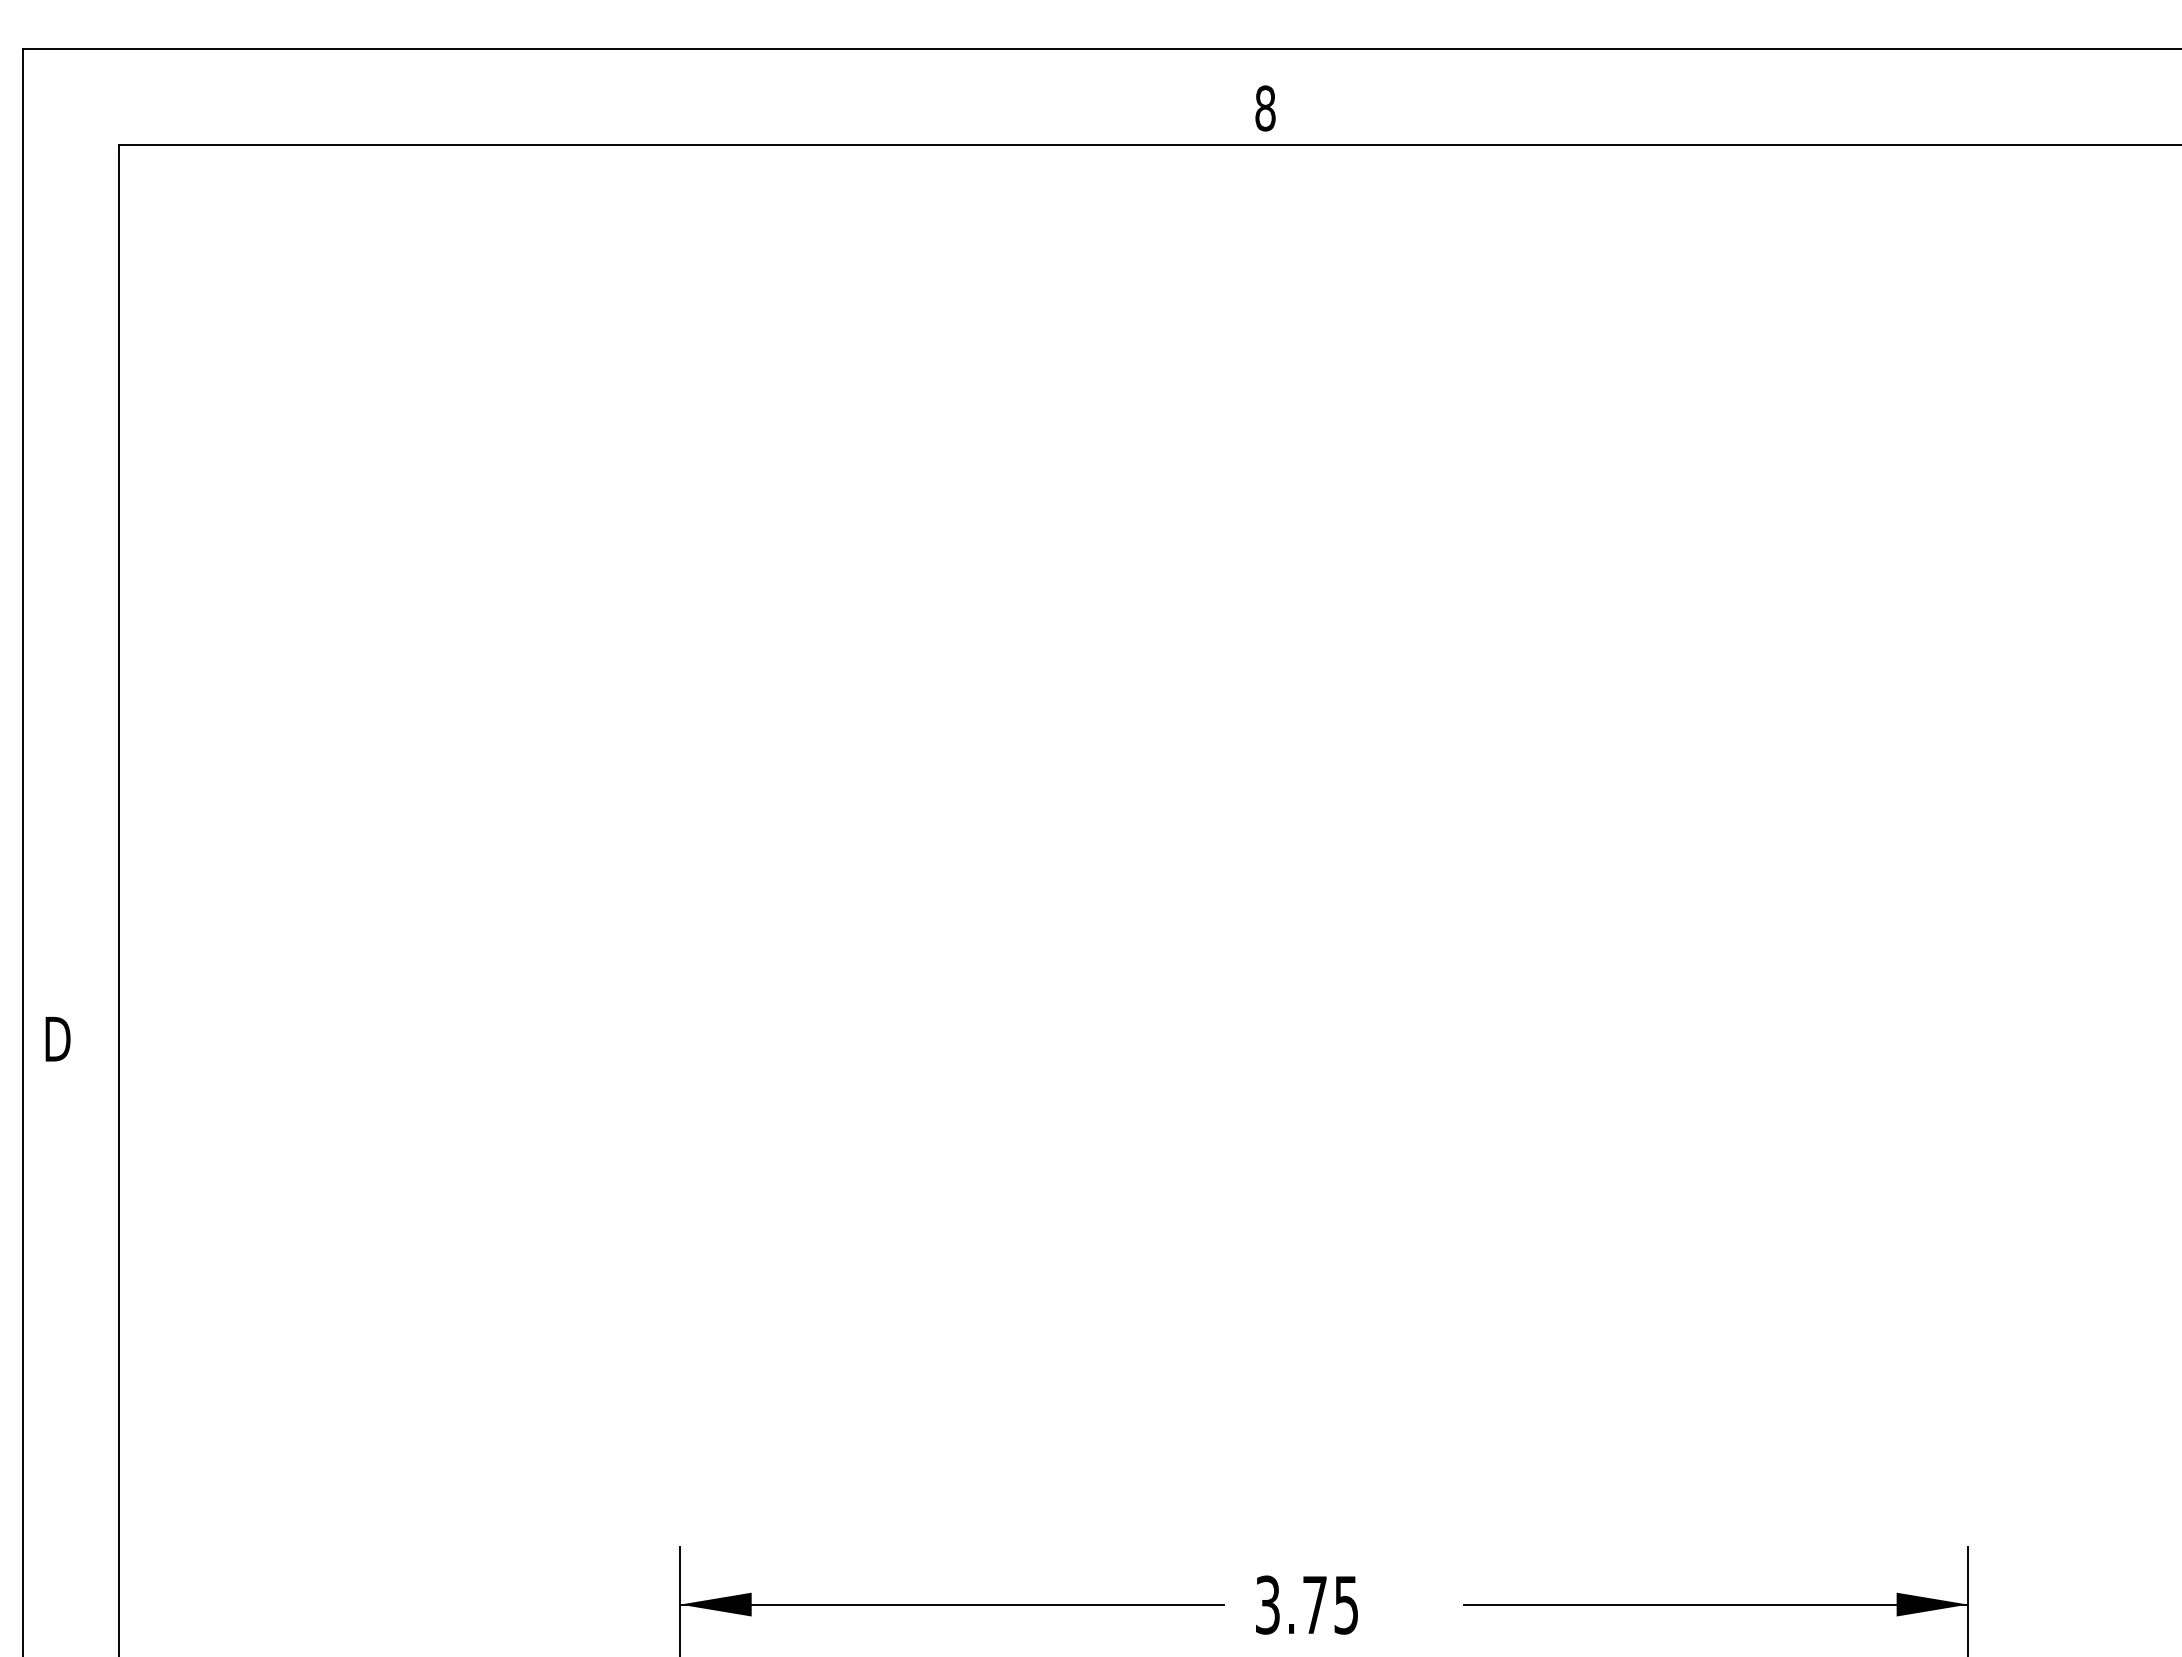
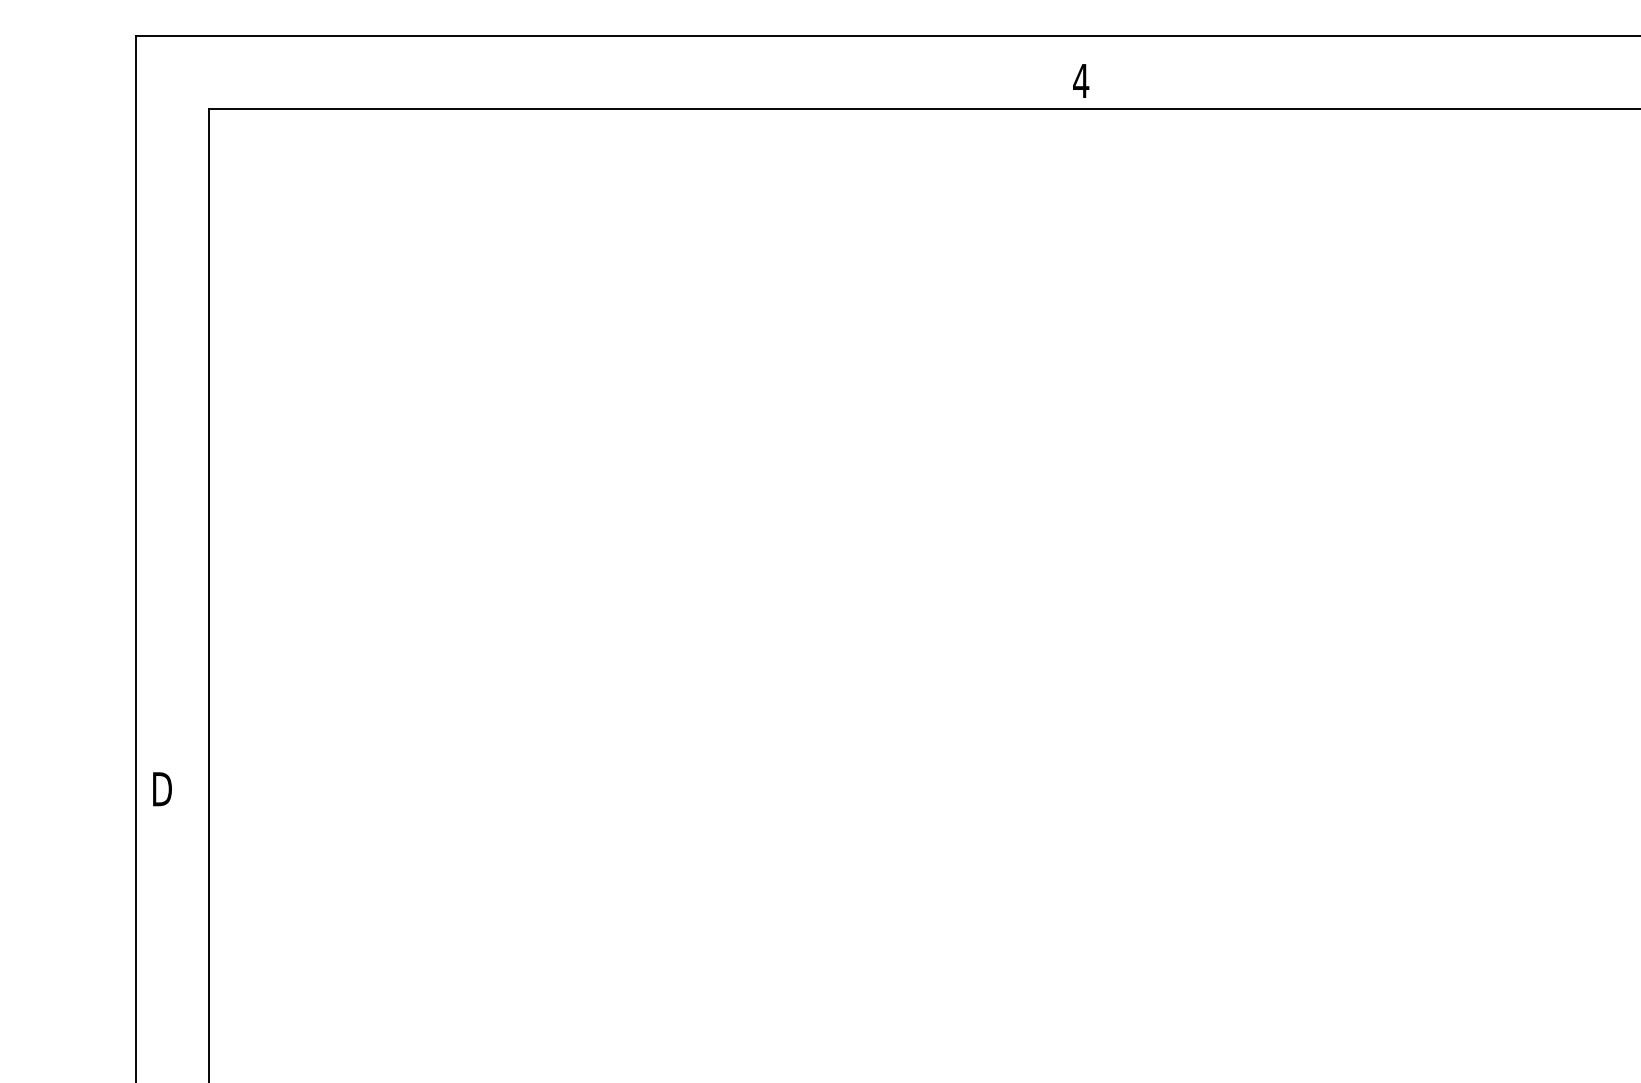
text: (1265, 108) -> (1081, 81), 8 -> 4

